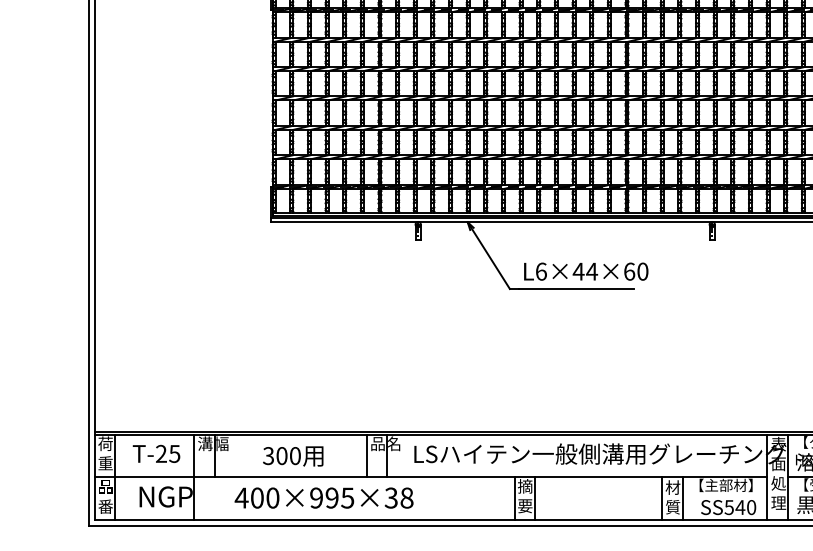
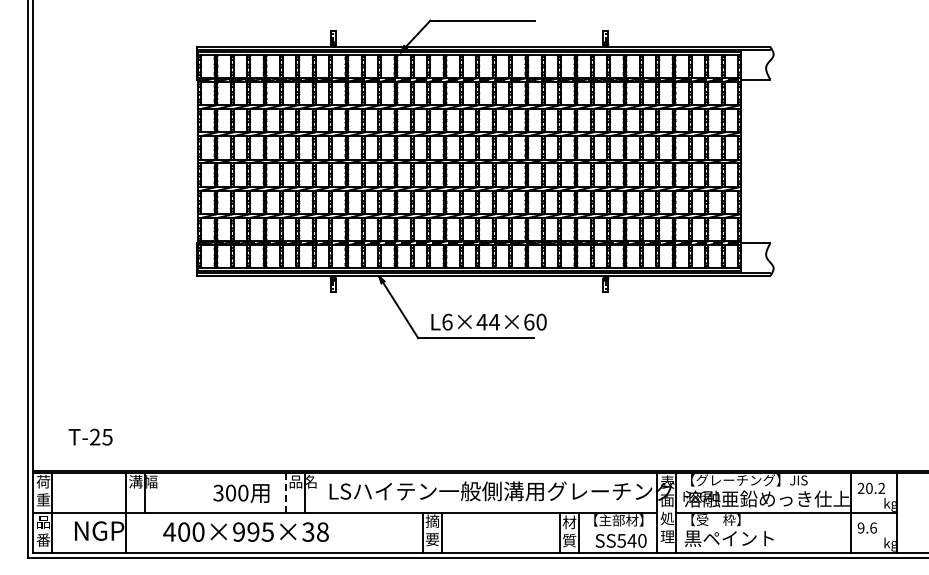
text: (156, 453) -> (90, 436), moved
text: (293, 456) -> (241, 493), moved
line: (366, 456) -> (285, 493), solid -> dashed

